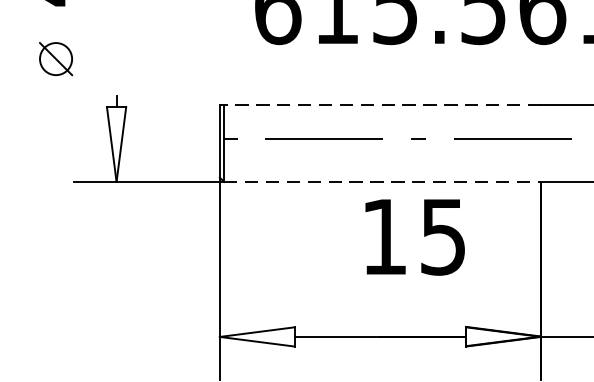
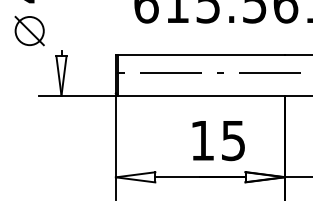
part: (55, 58) -> (29, 30), size x1.67
line: (382, 105) -> (201, 55), dashed -> solid
line: (384, 181) -> (202, 95), dashed -> solid
text: (414, 238) -> (218, 141), moved

